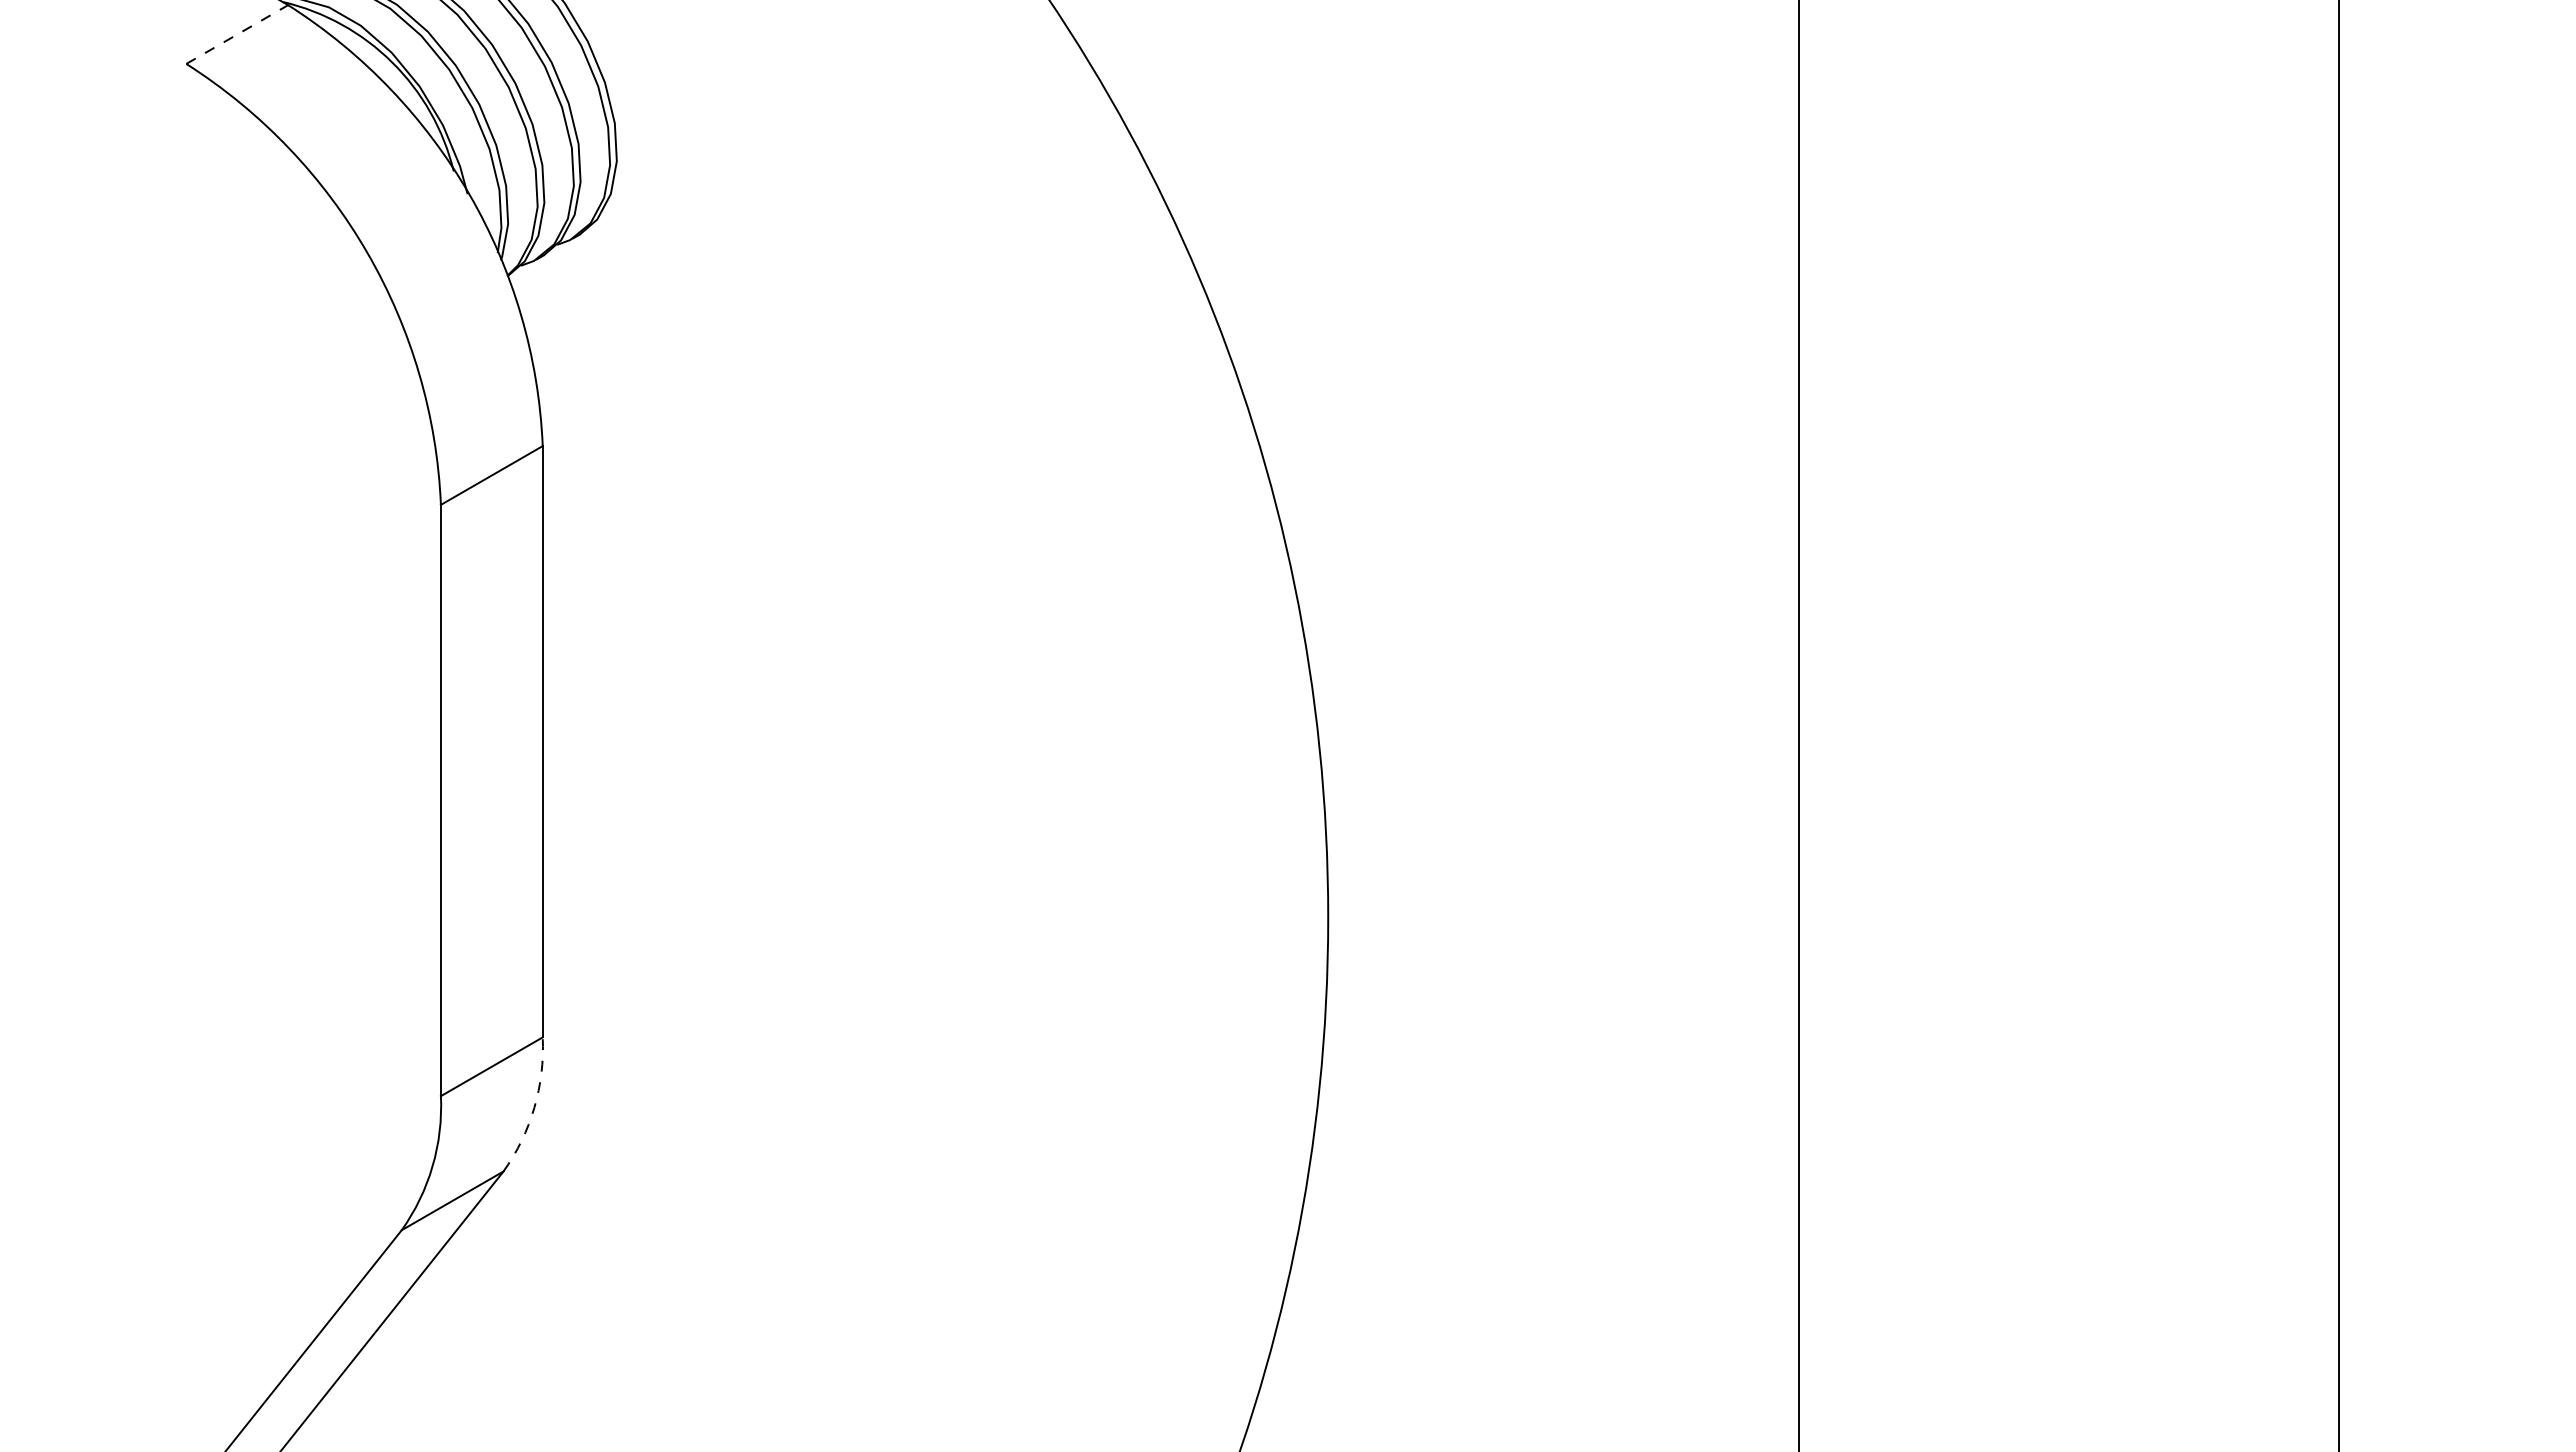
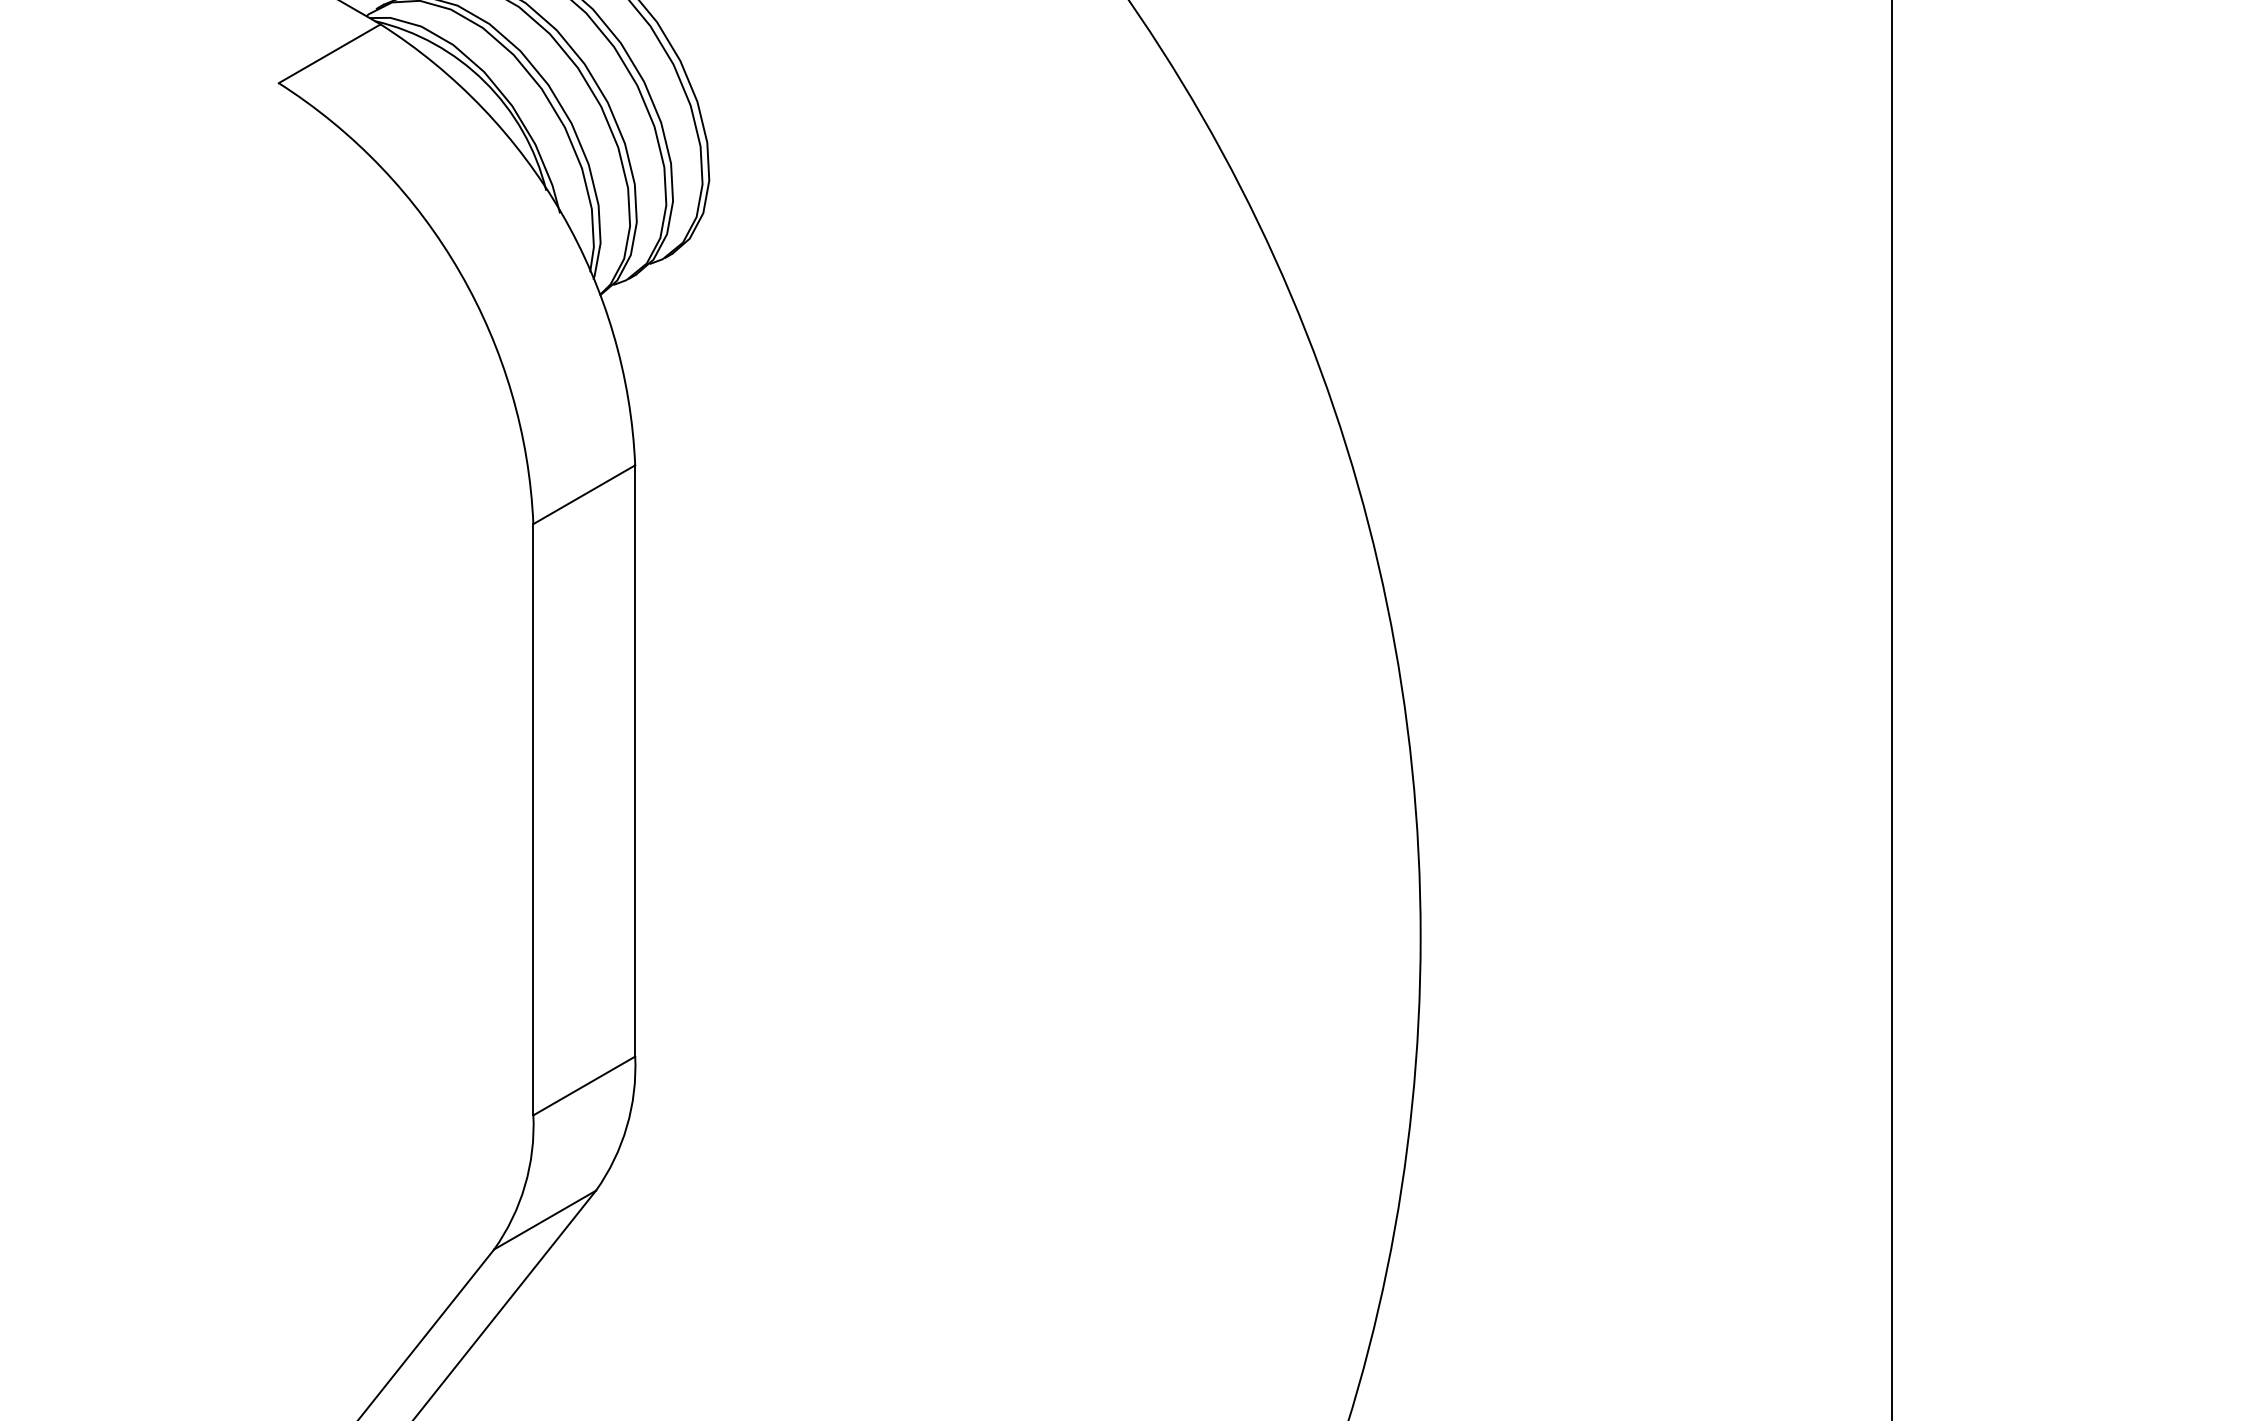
line: (237, 34) -> (329, 53), dashed -> solid
arc: (534, 1107) -> (626, 1126), dashed -> solid

